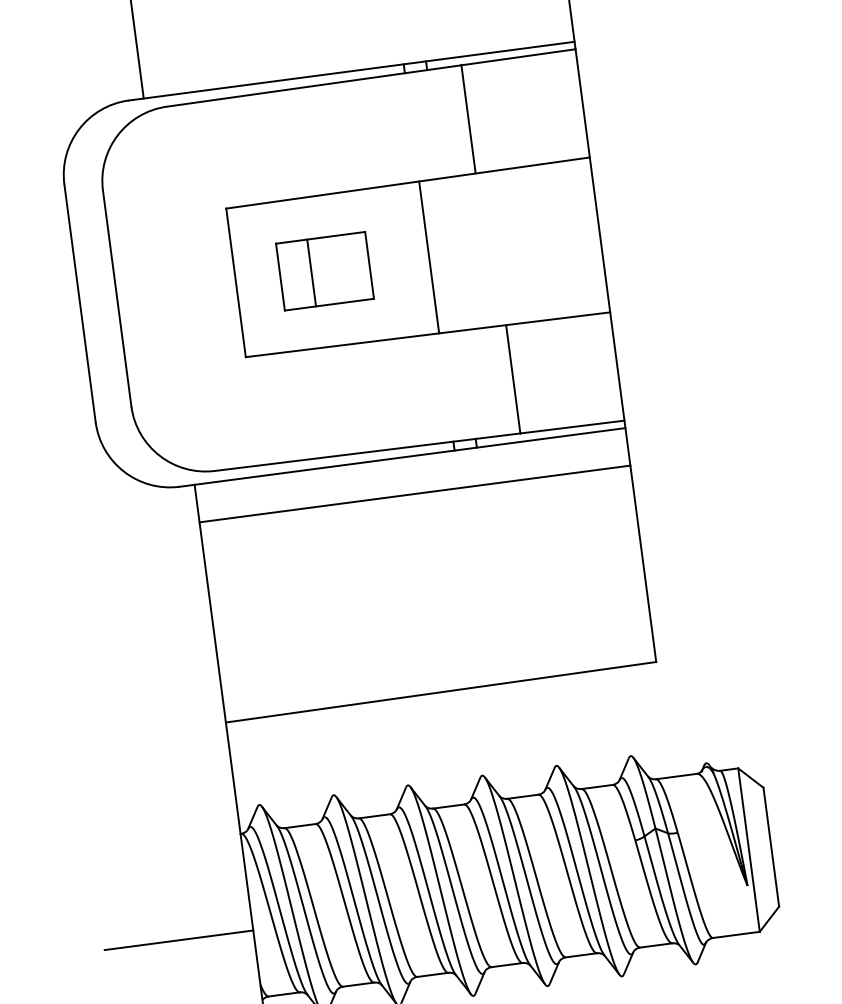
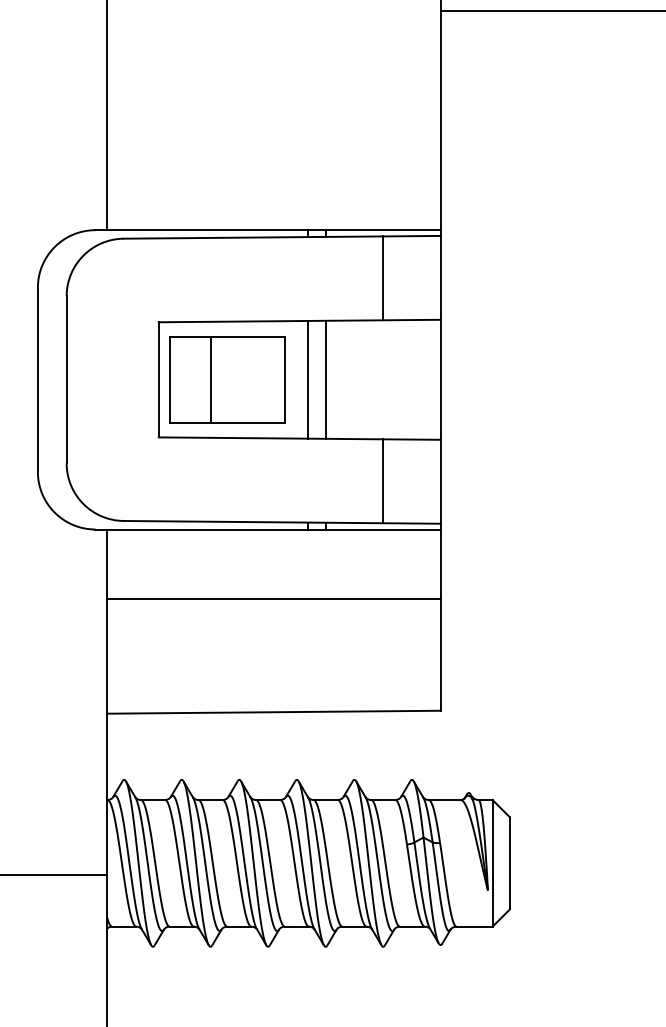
line: (468, 119) -> (383, 278), moved
line: (451, 254) -> (325, 379), added
part: (324, 270) -> (227, 379), size x1.67
line: (513, 379) -> (383, 481), moved
line: (414, 493) -> (273, 598), moved

